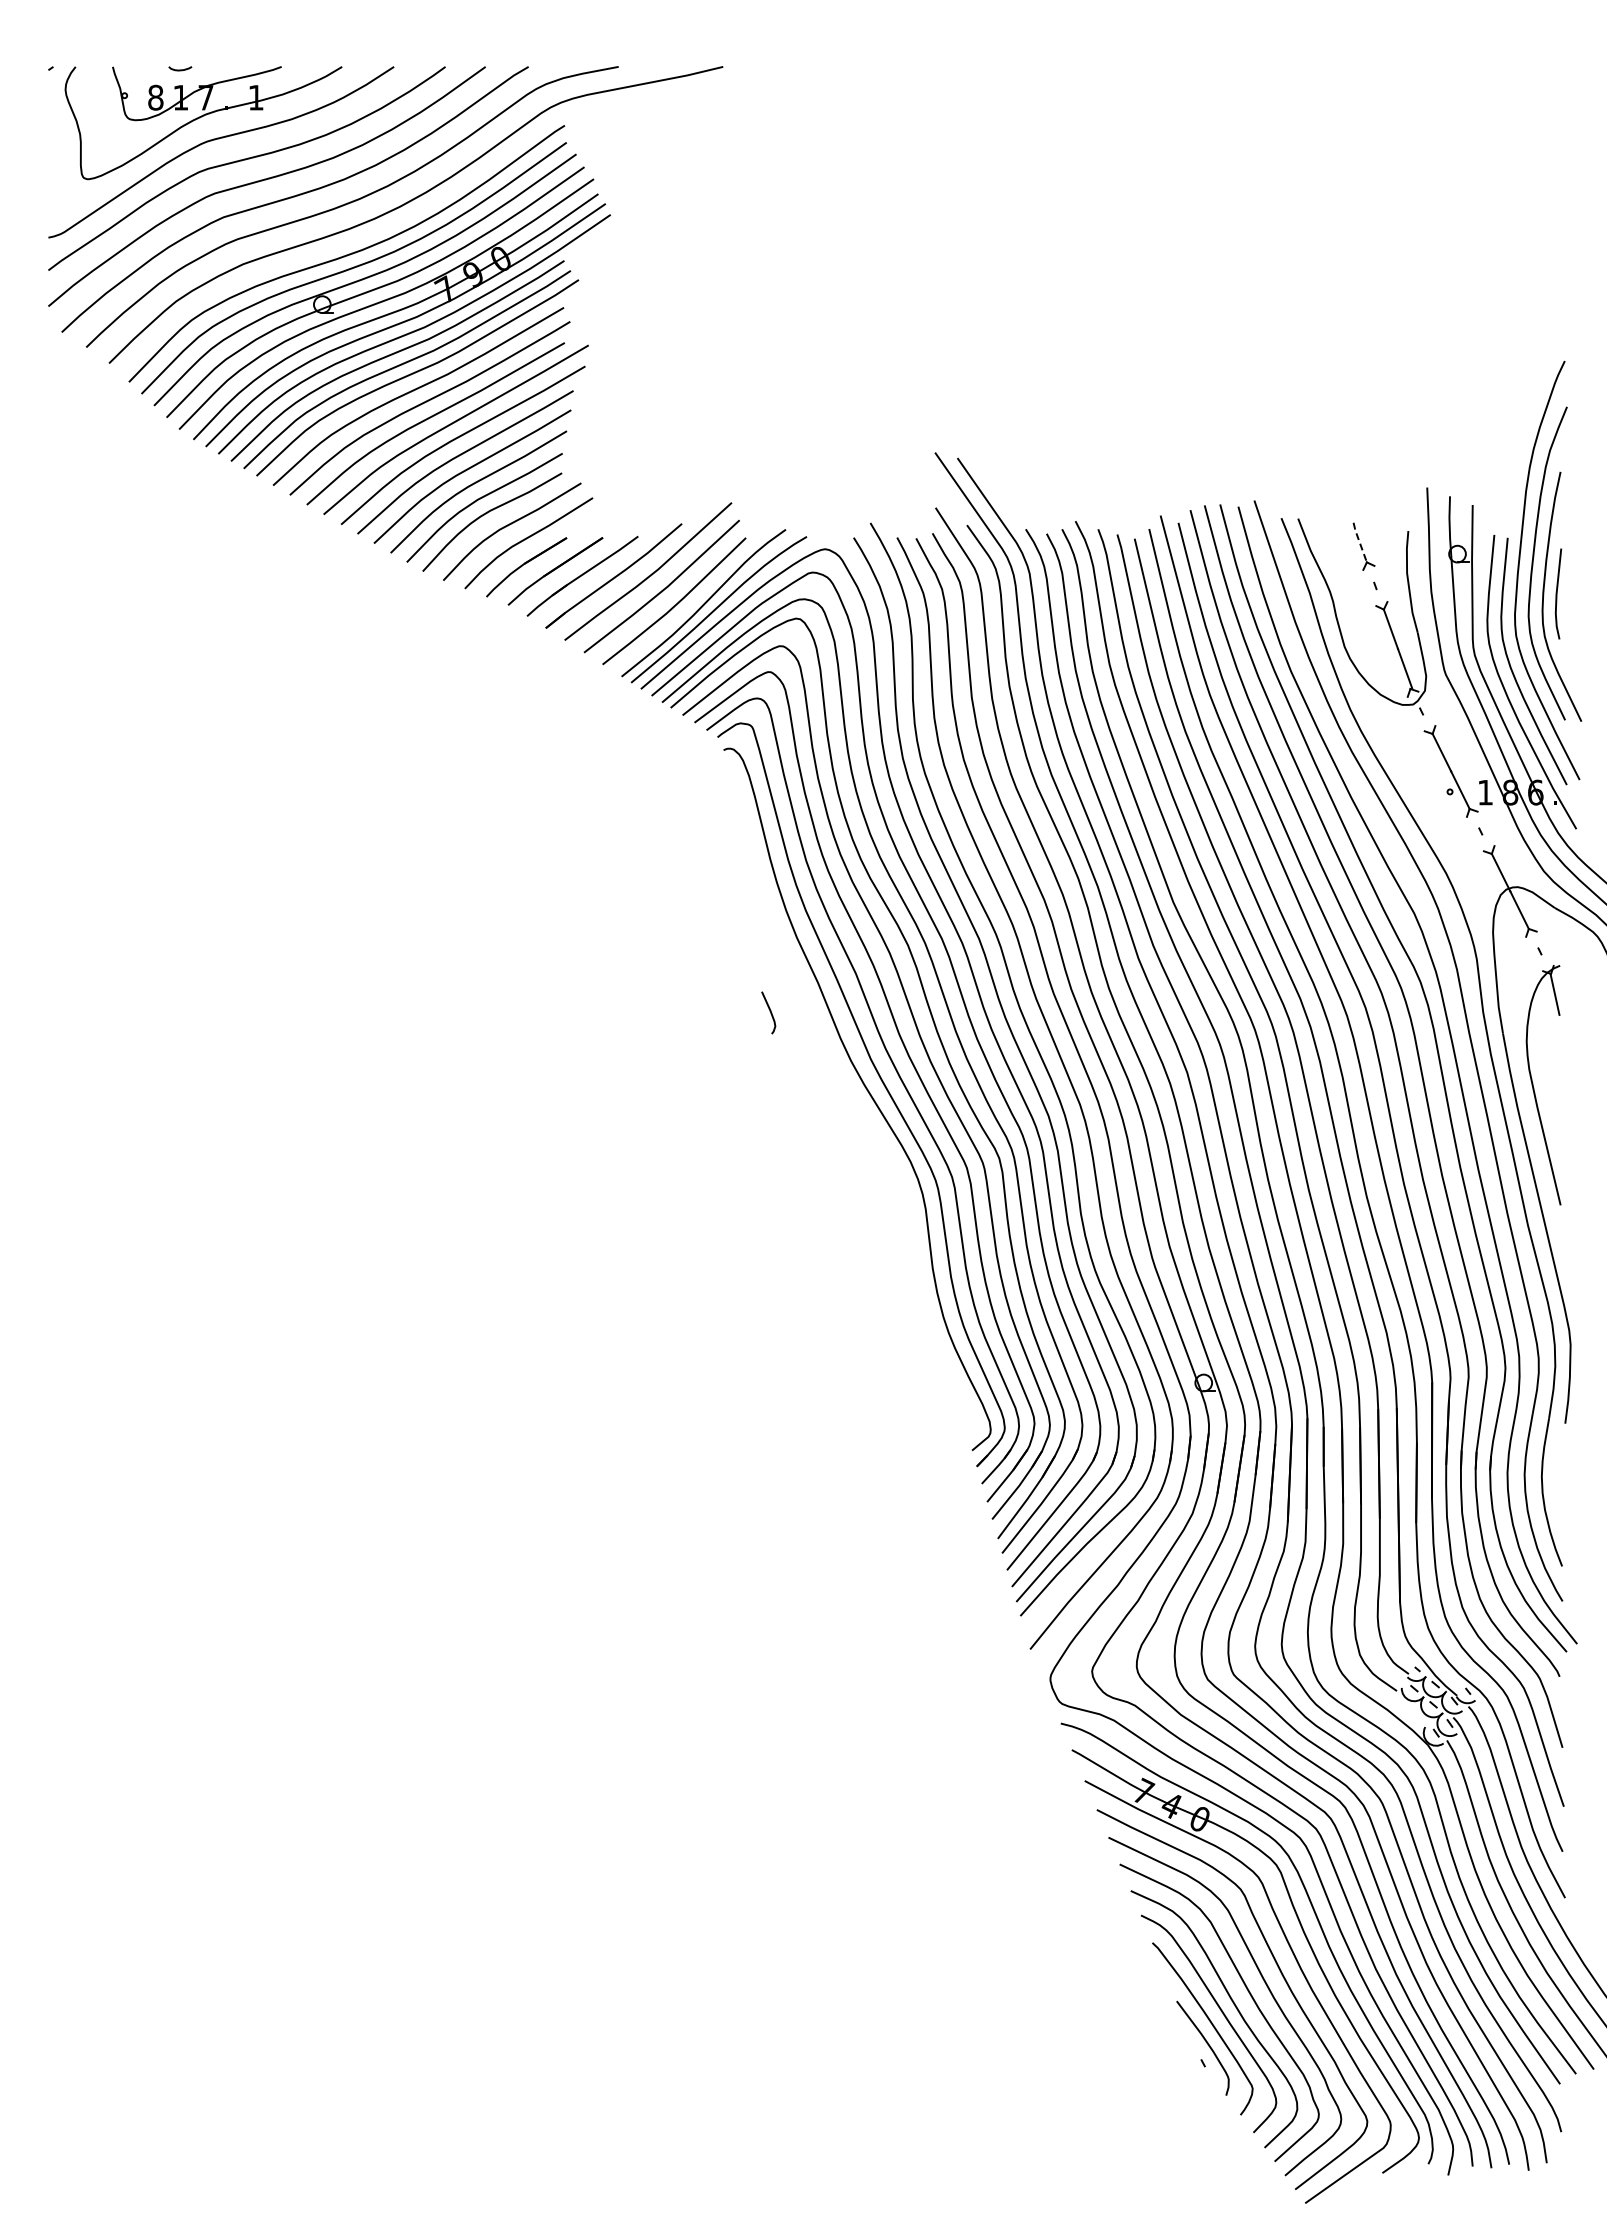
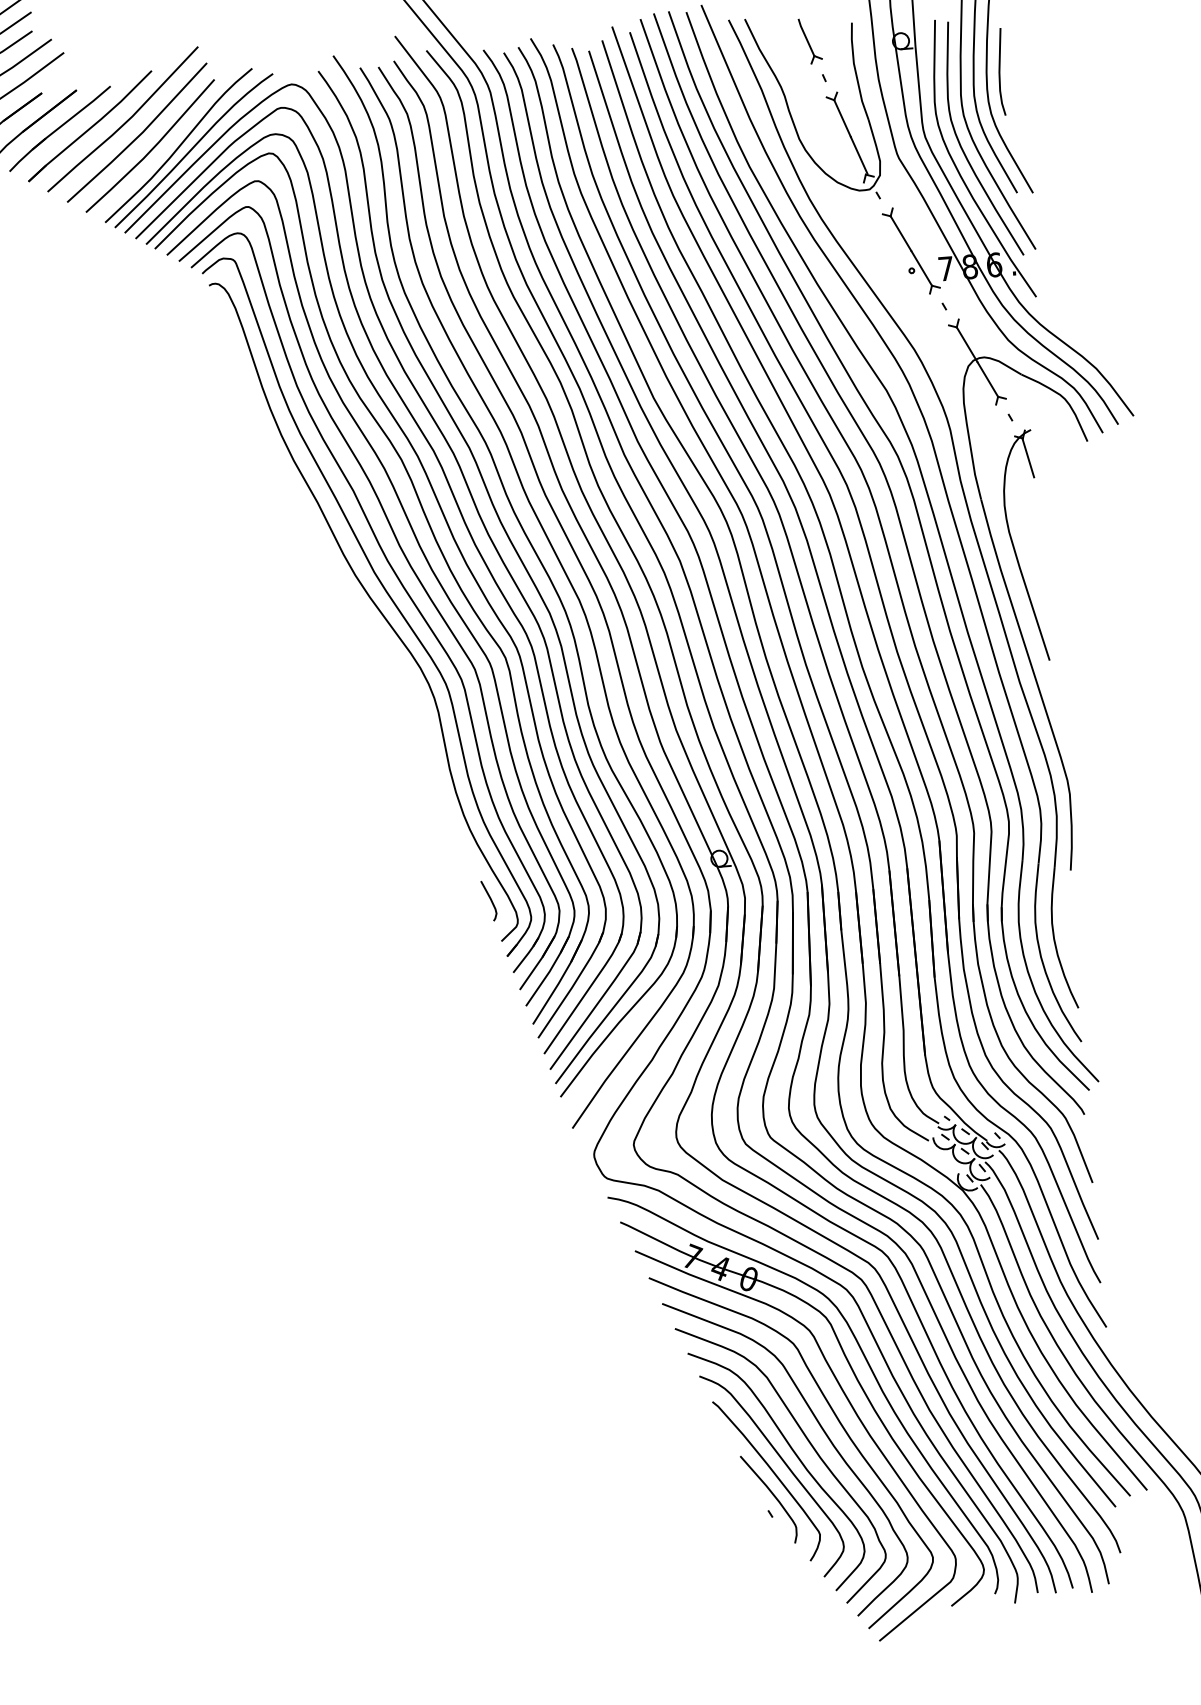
line: (1359, 542) -> (805, 37), dashed -> solid
text: (1485, 792) -> (946, 268), 1 -> 7
curve: (769, 1011) -> (489, 899), moved

